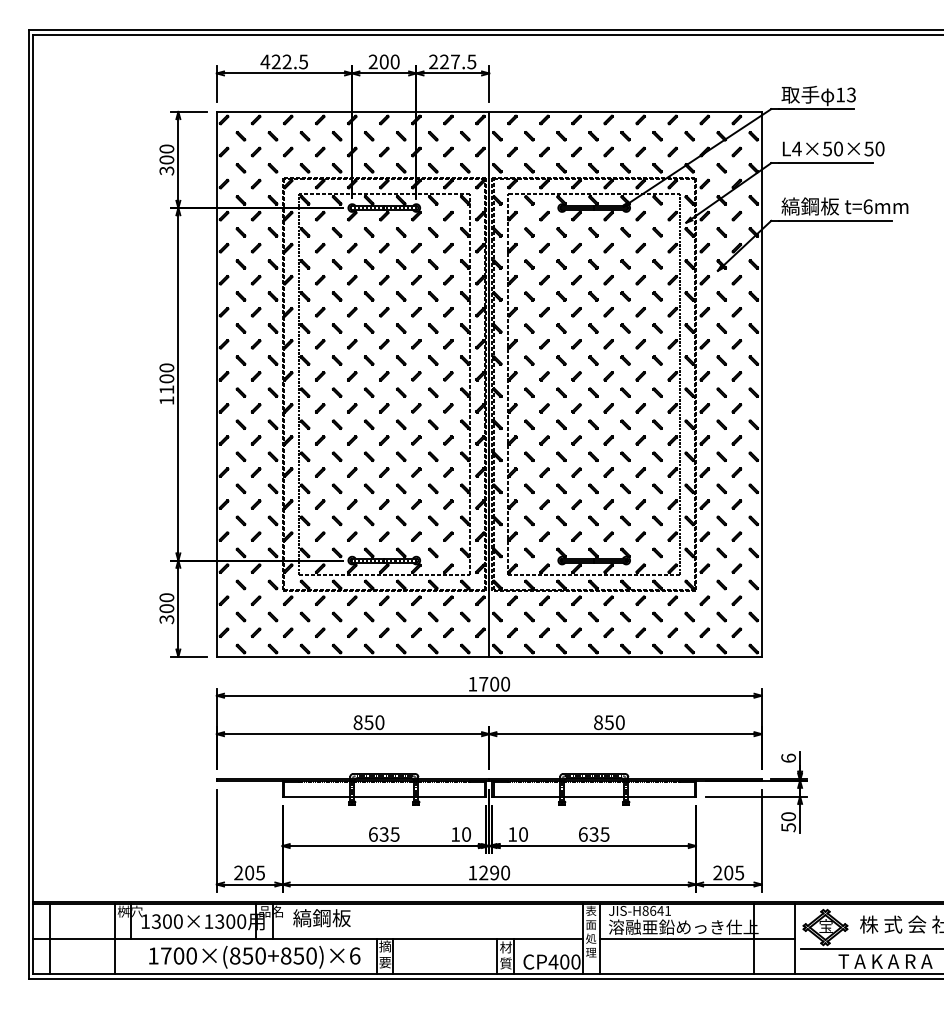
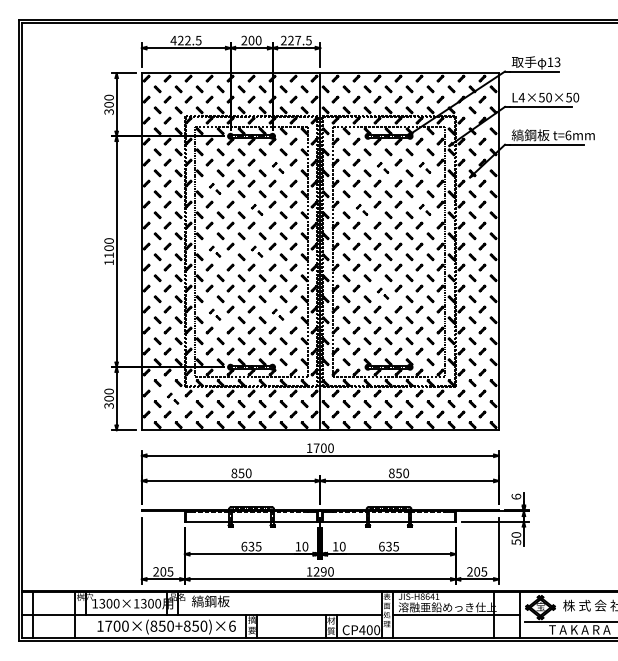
part: (423, 255) -> (277, 167), size x0.6
part: (584, 255) -> (382, 167), size x0.6
part: (648, 255) -> (424, 167), size x0.6
part: (327, 287) -> (214, 188), size x0.6
part: (391, 319) -> (256, 209), size x0.6
part: (552, 319) -> (361, 209), size x0.6
part: (648, 319) -> (424, 209), size x0.6
part: (327, 383) -> (214, 251), size x0.6
part: (391, 383) -> (256, 251), size x0.6
part: (584, 448) -> (382, 293), size x0.6
part: (327, 480) -> (214, 314), size x0.6
part: (423, 480) -> (277, 314), size x0.6
part: (263, 608) -> (172, 398), size x0.6

